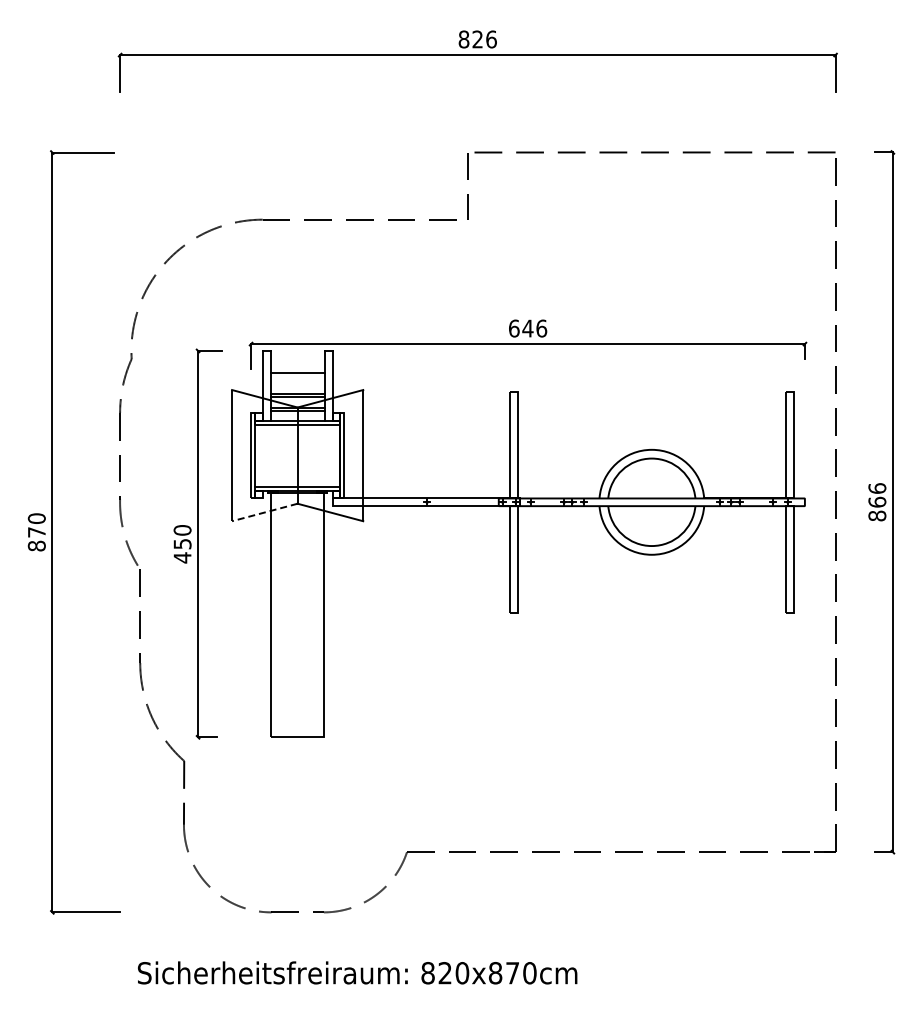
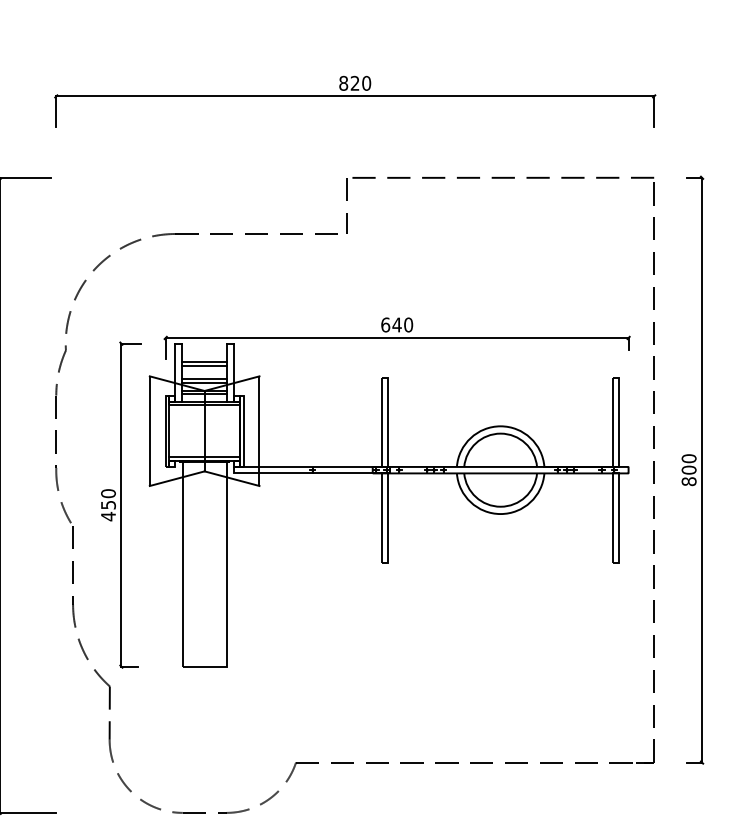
text: (491, 39) -> (366, 83), 826 -> 820
text: (541, 328) -> (408, 324), 646 -> 640
line: (297, 377) -> (204, 365), added
text: (877, 495) -> (689, 464), 866 -> 800
line: (264, 512) -> (176, 478), dashed -> solid

